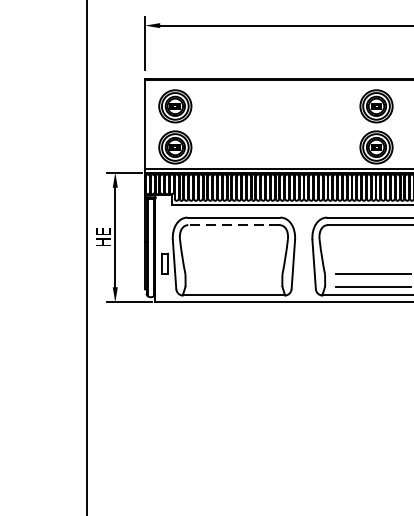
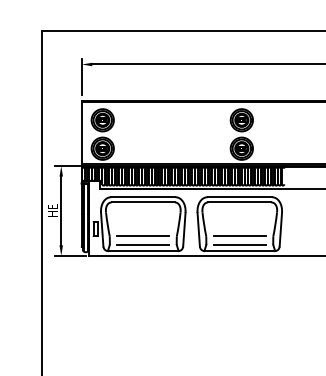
line: (234, 225) -> (143, 202), dashed -> solid
line: (234, 274) -> (143, 236), added
line: (234, 287) -> (143, 245), added

